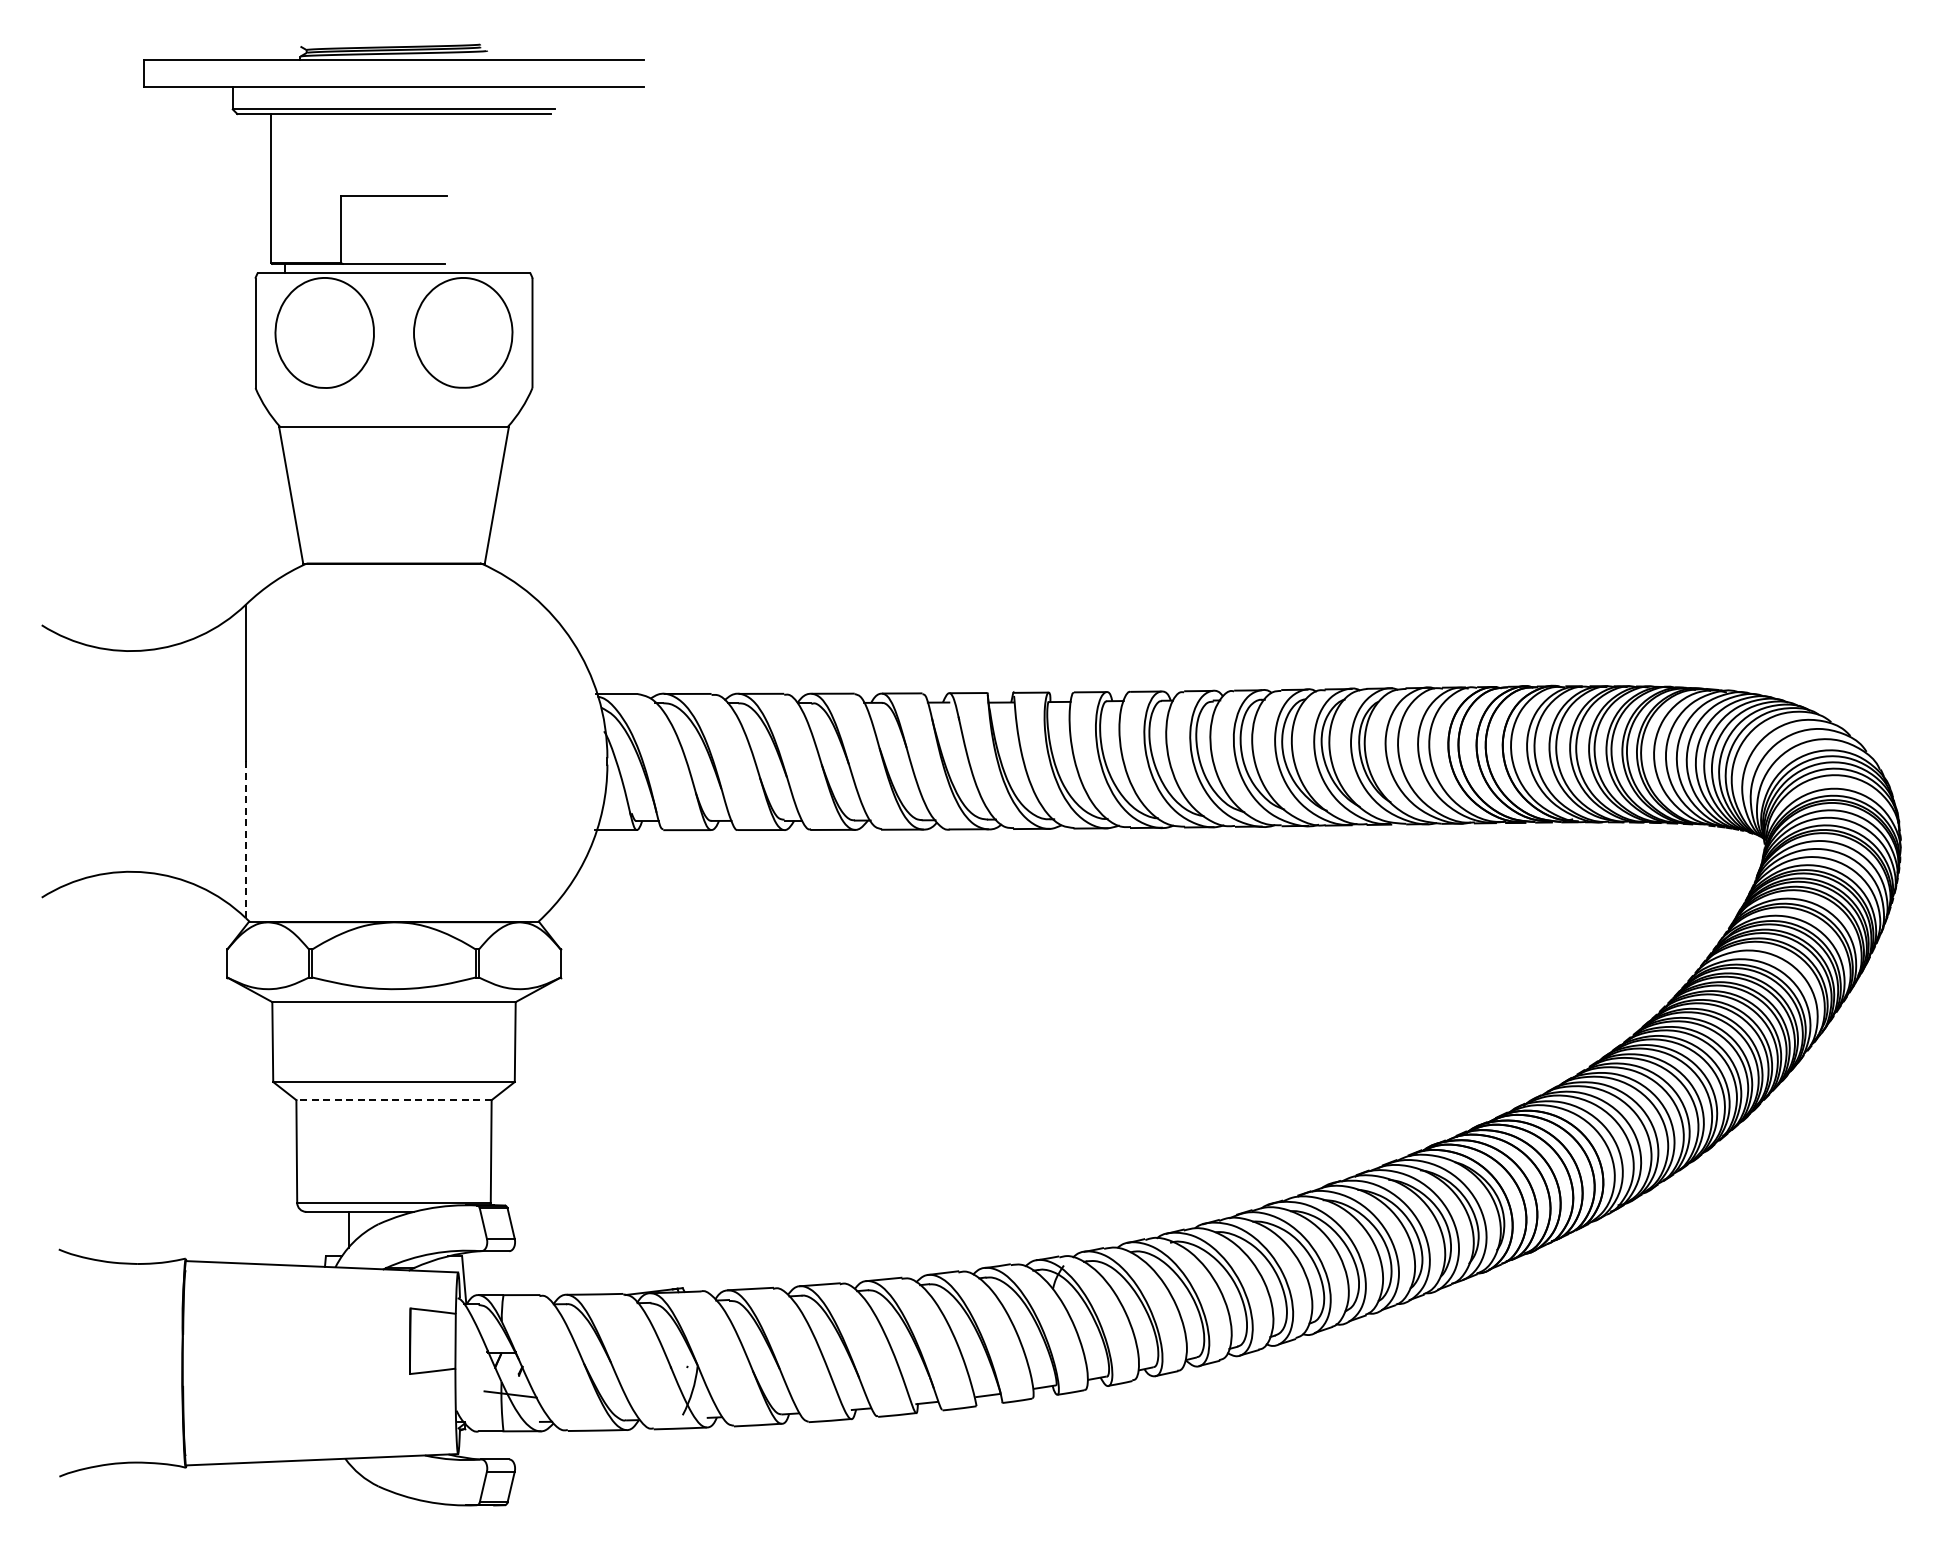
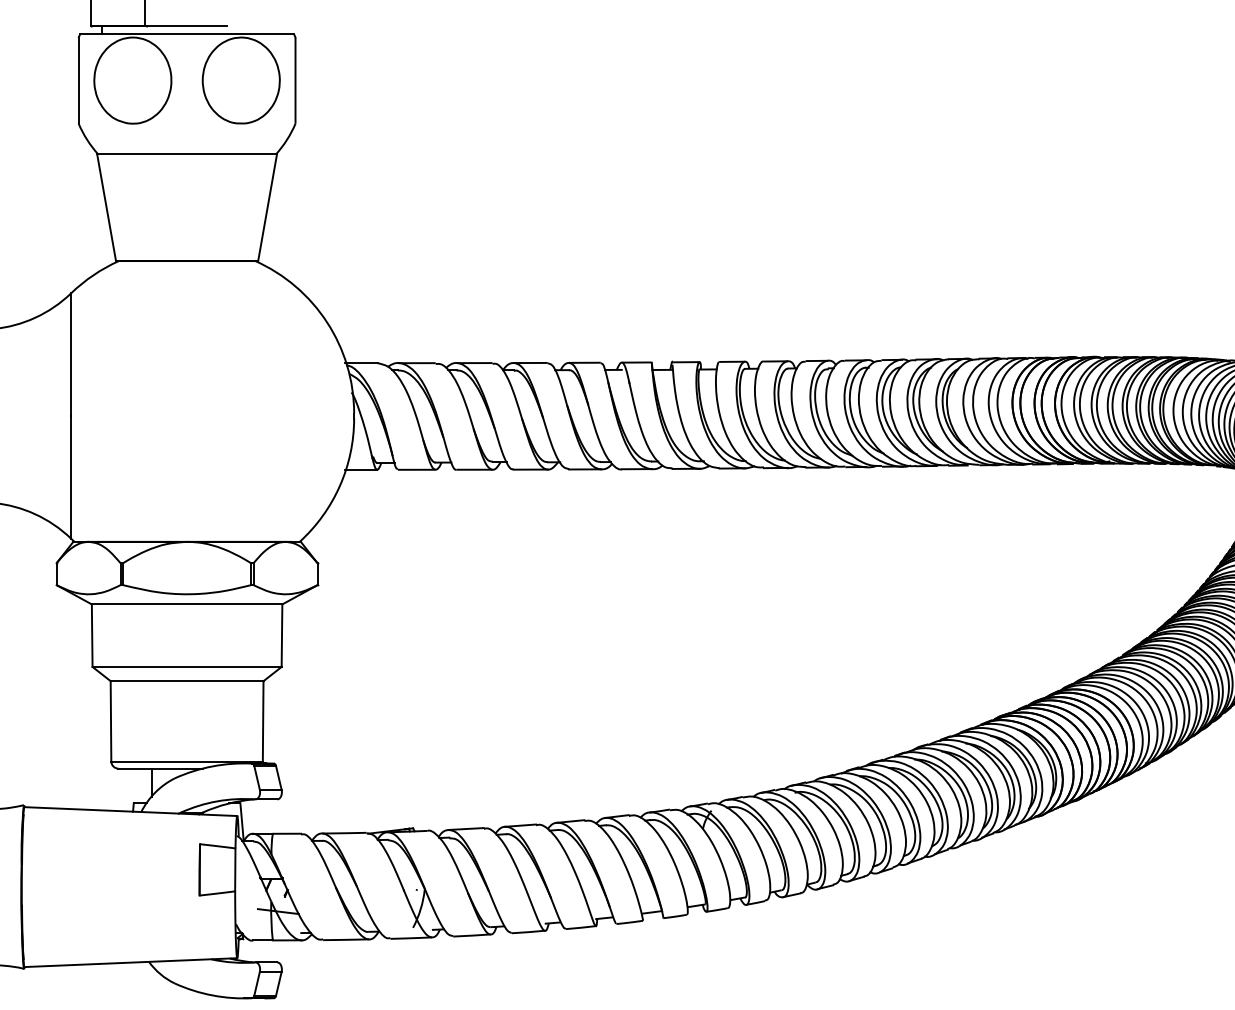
line: (246, 840) -> (71, 477), dashed -> solid
line: (394, 1100) -> (187, 681), dashed -> solid

